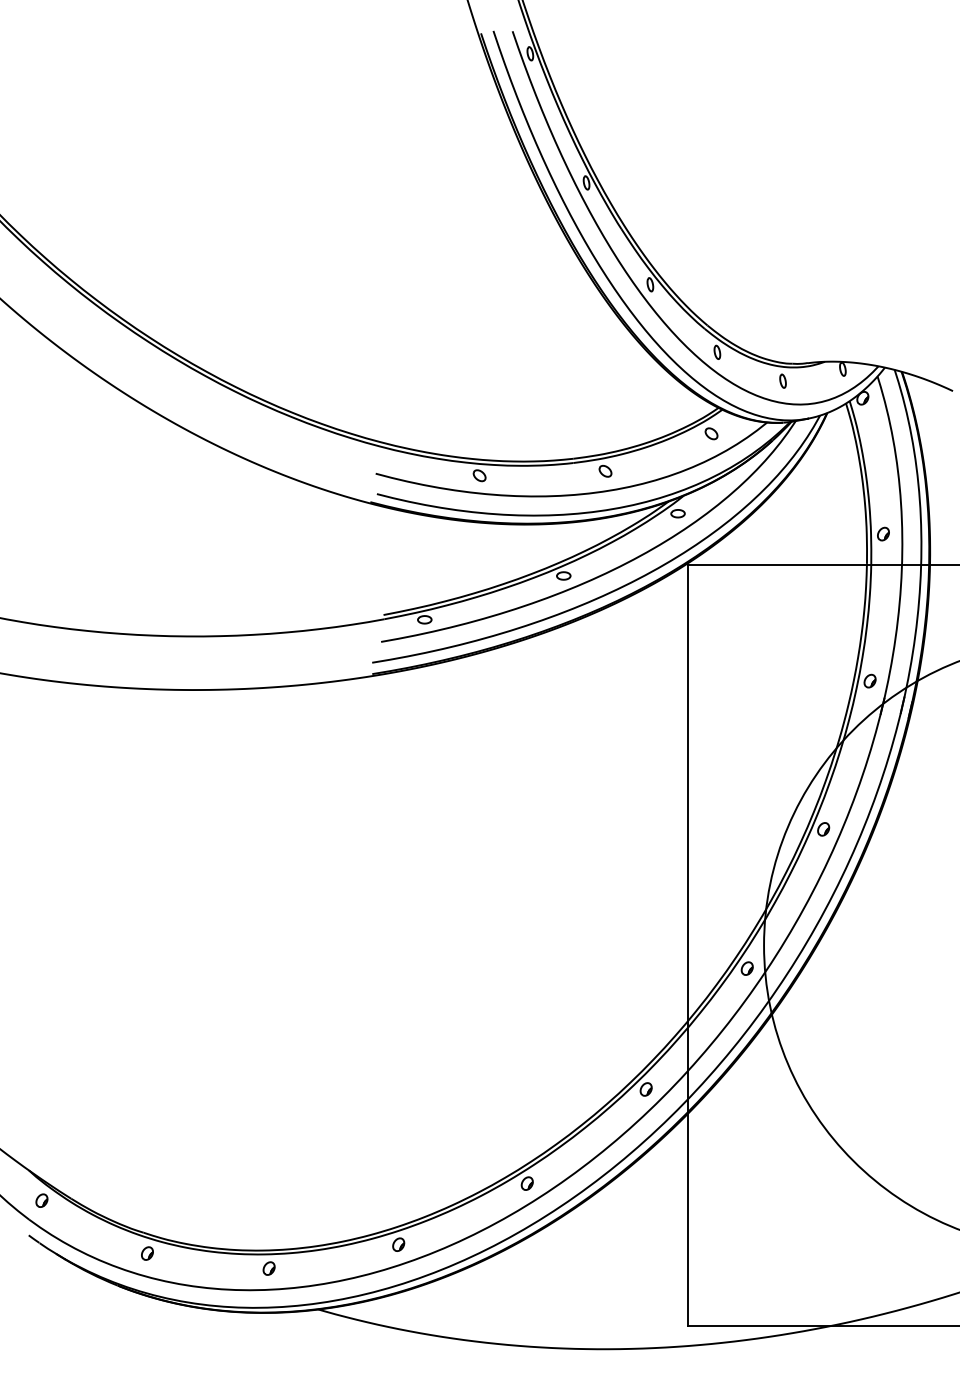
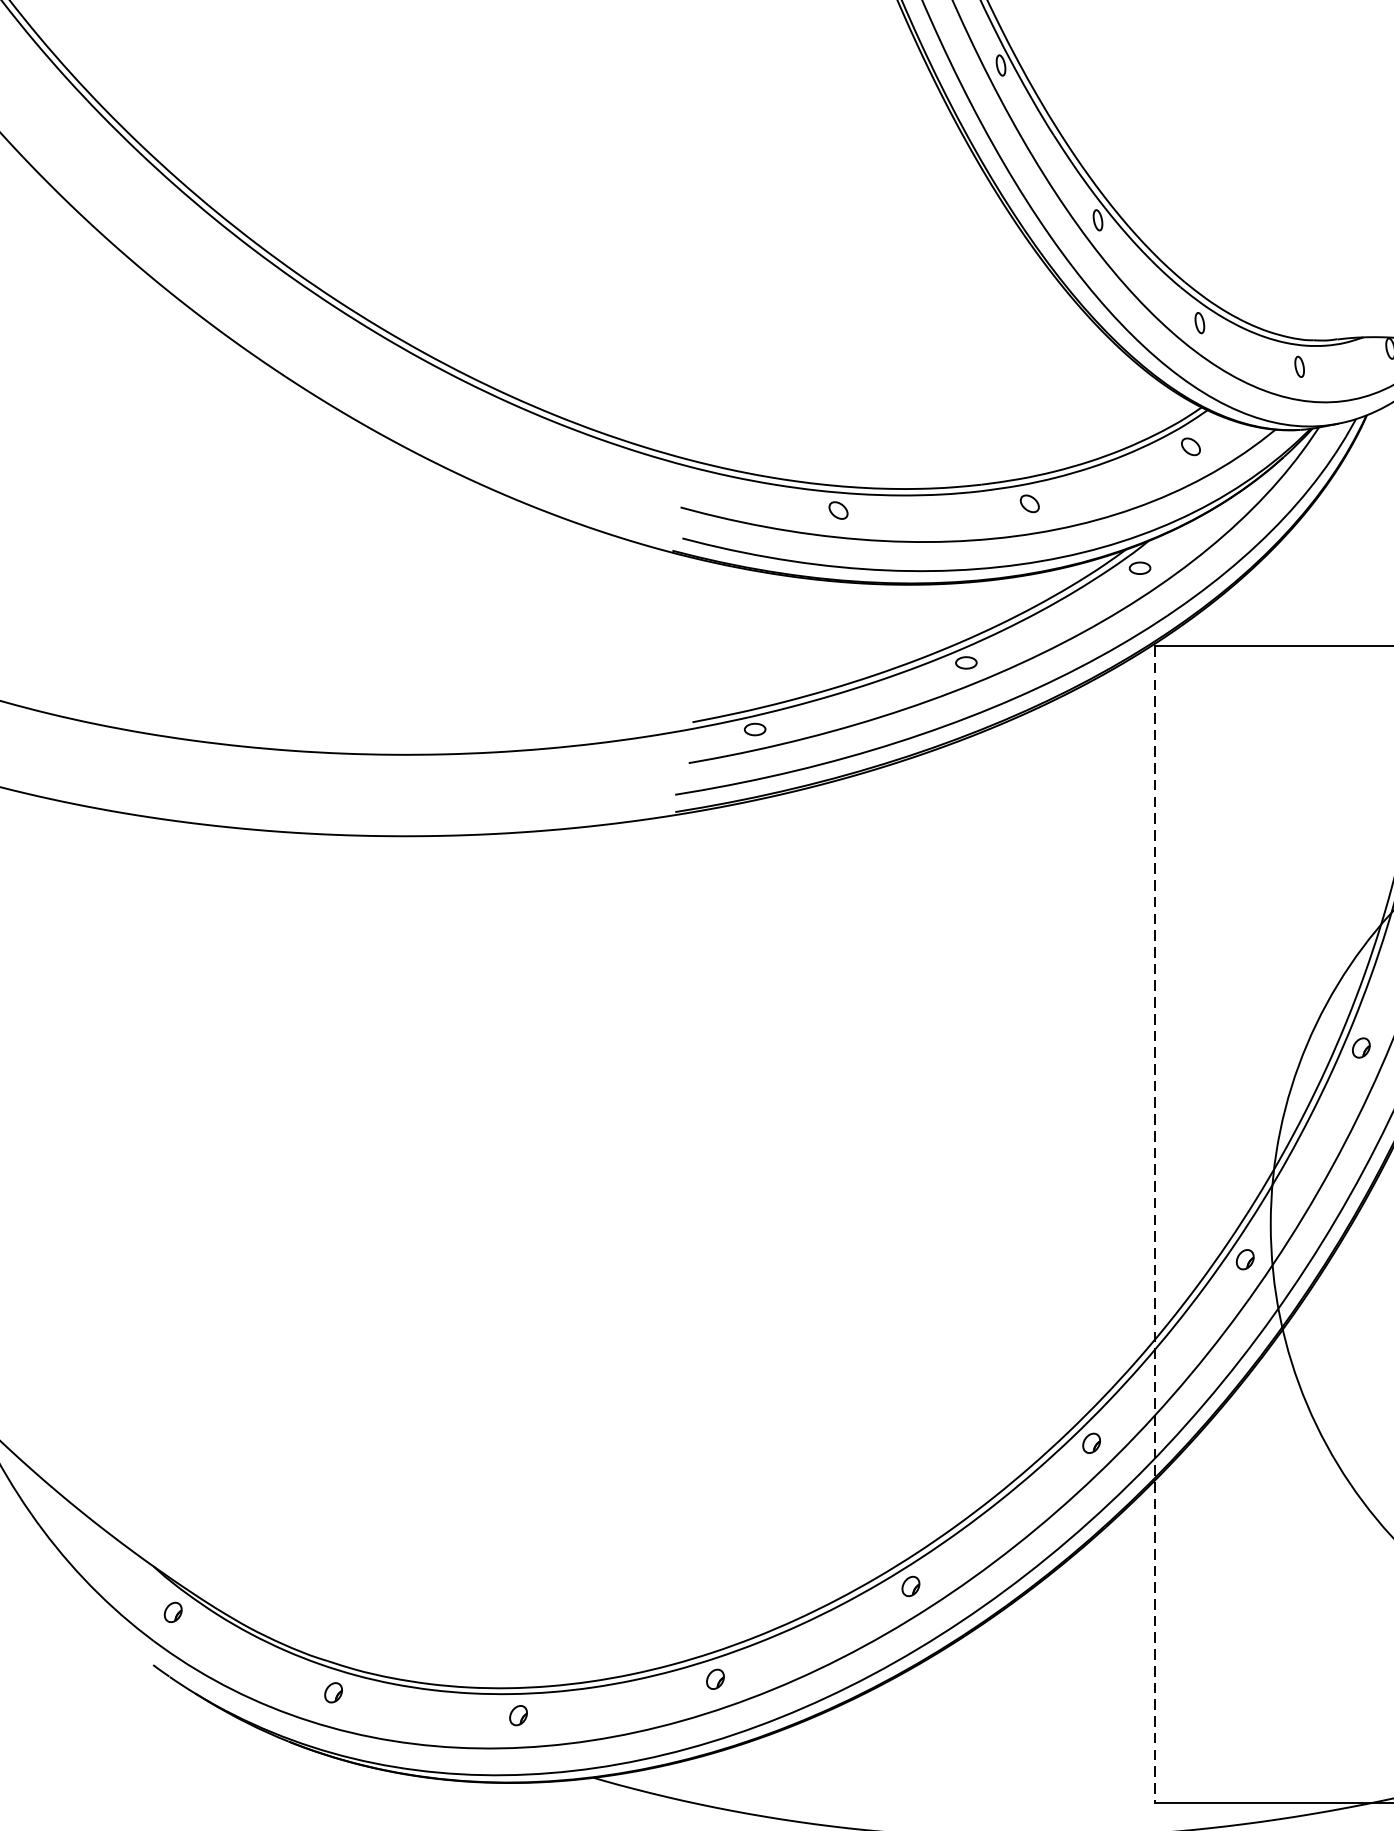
line: (687, 945) -> (1154, 1224), solid -> dashed

